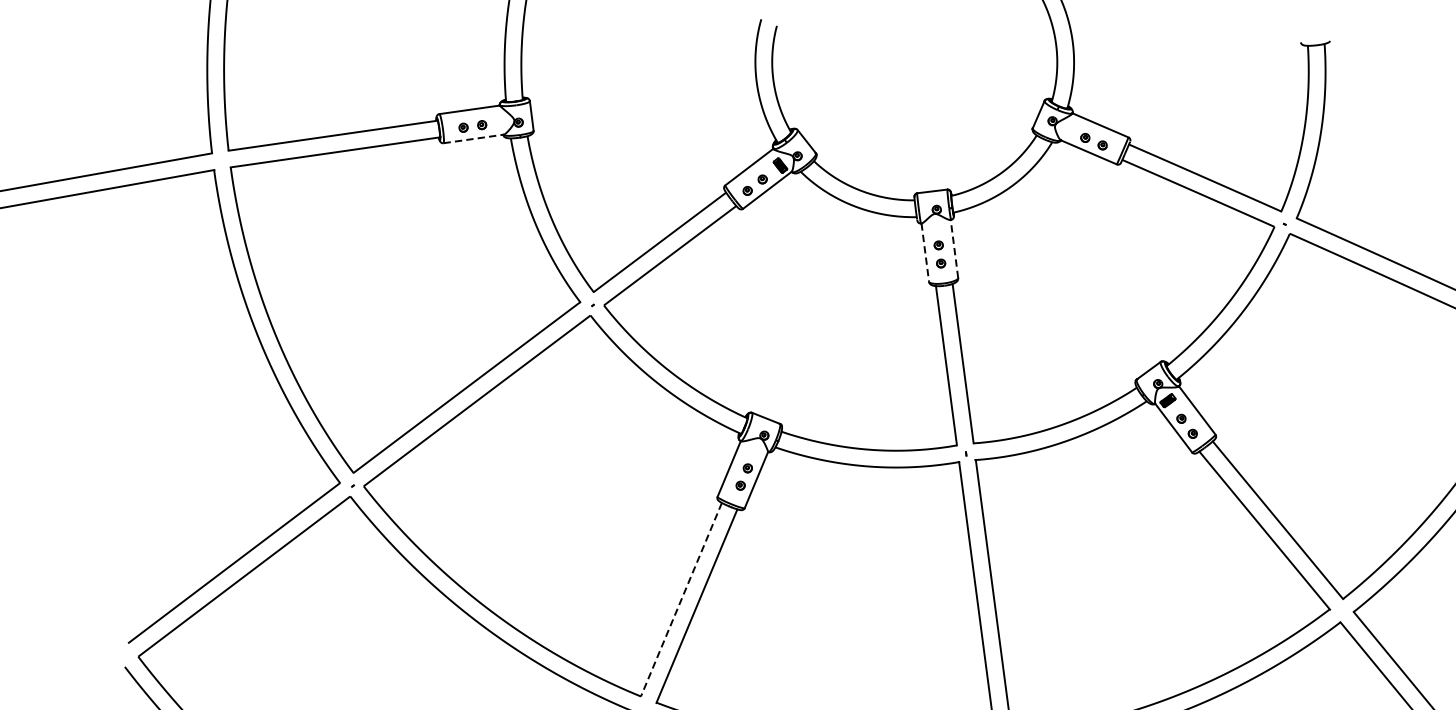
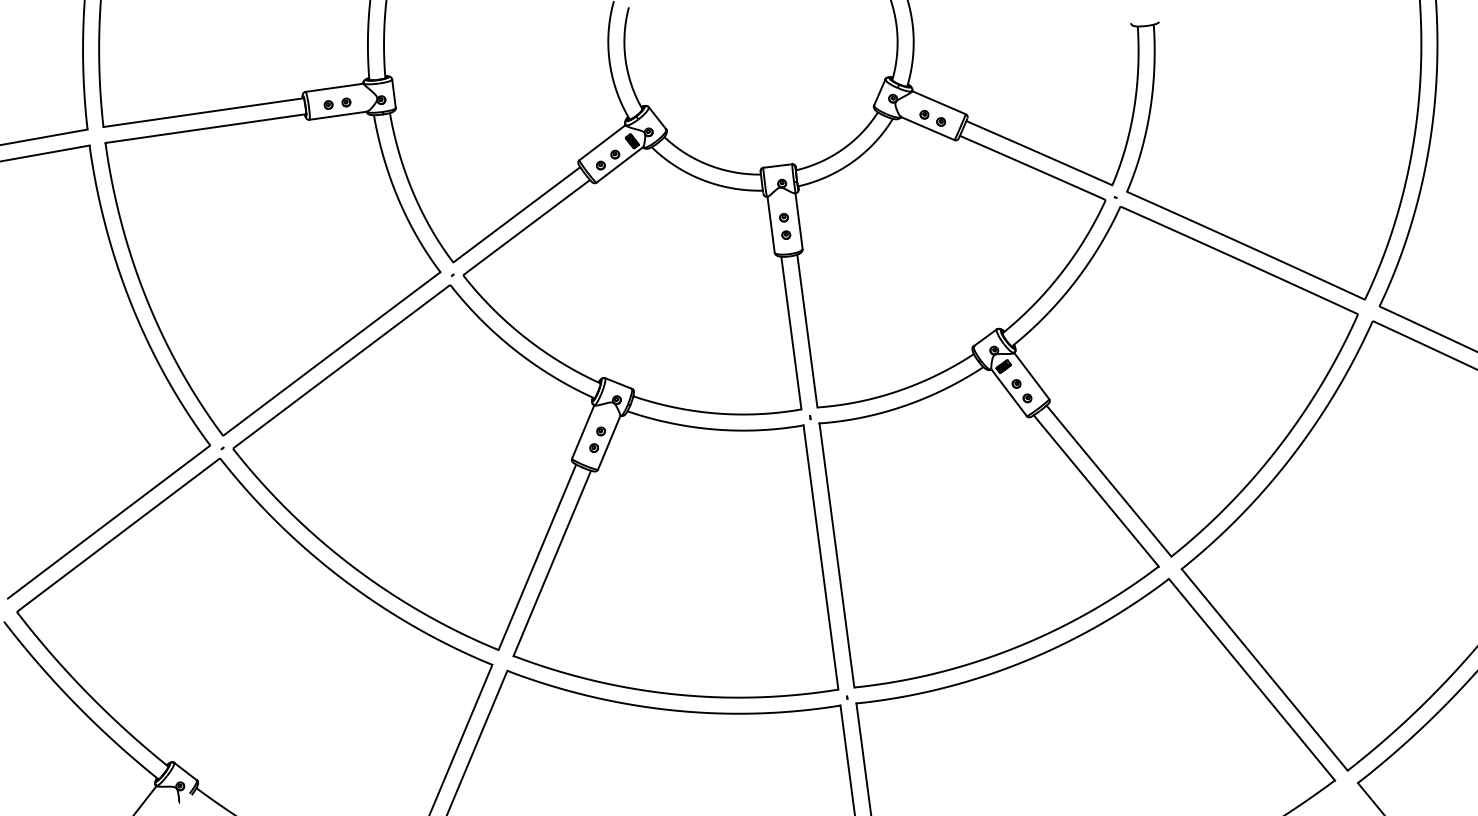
line: (473, 138) -> (338, 115), dashed -> solid
line: (954, 248) -> (799, 220), dashed -> solid
line: (925, 253) -> (771, 225), dashed -> solid
line: (681, 599) -> (537, 557), dashed -> solid

